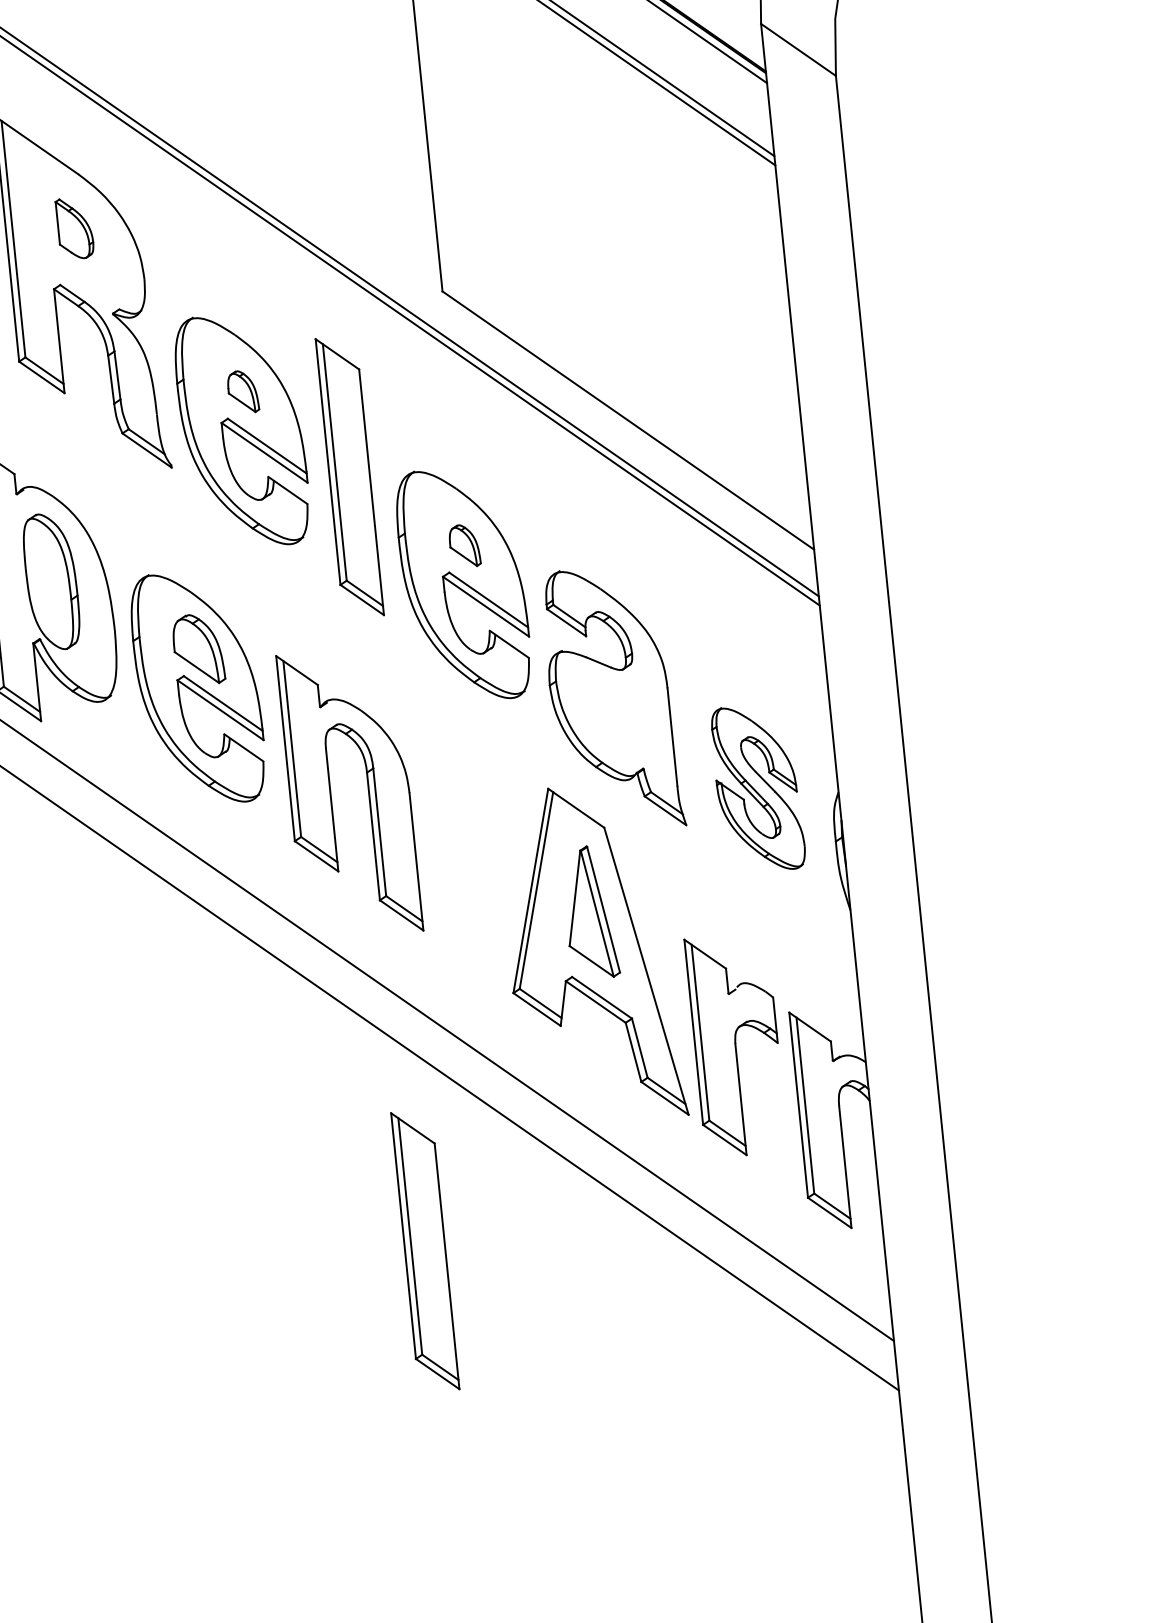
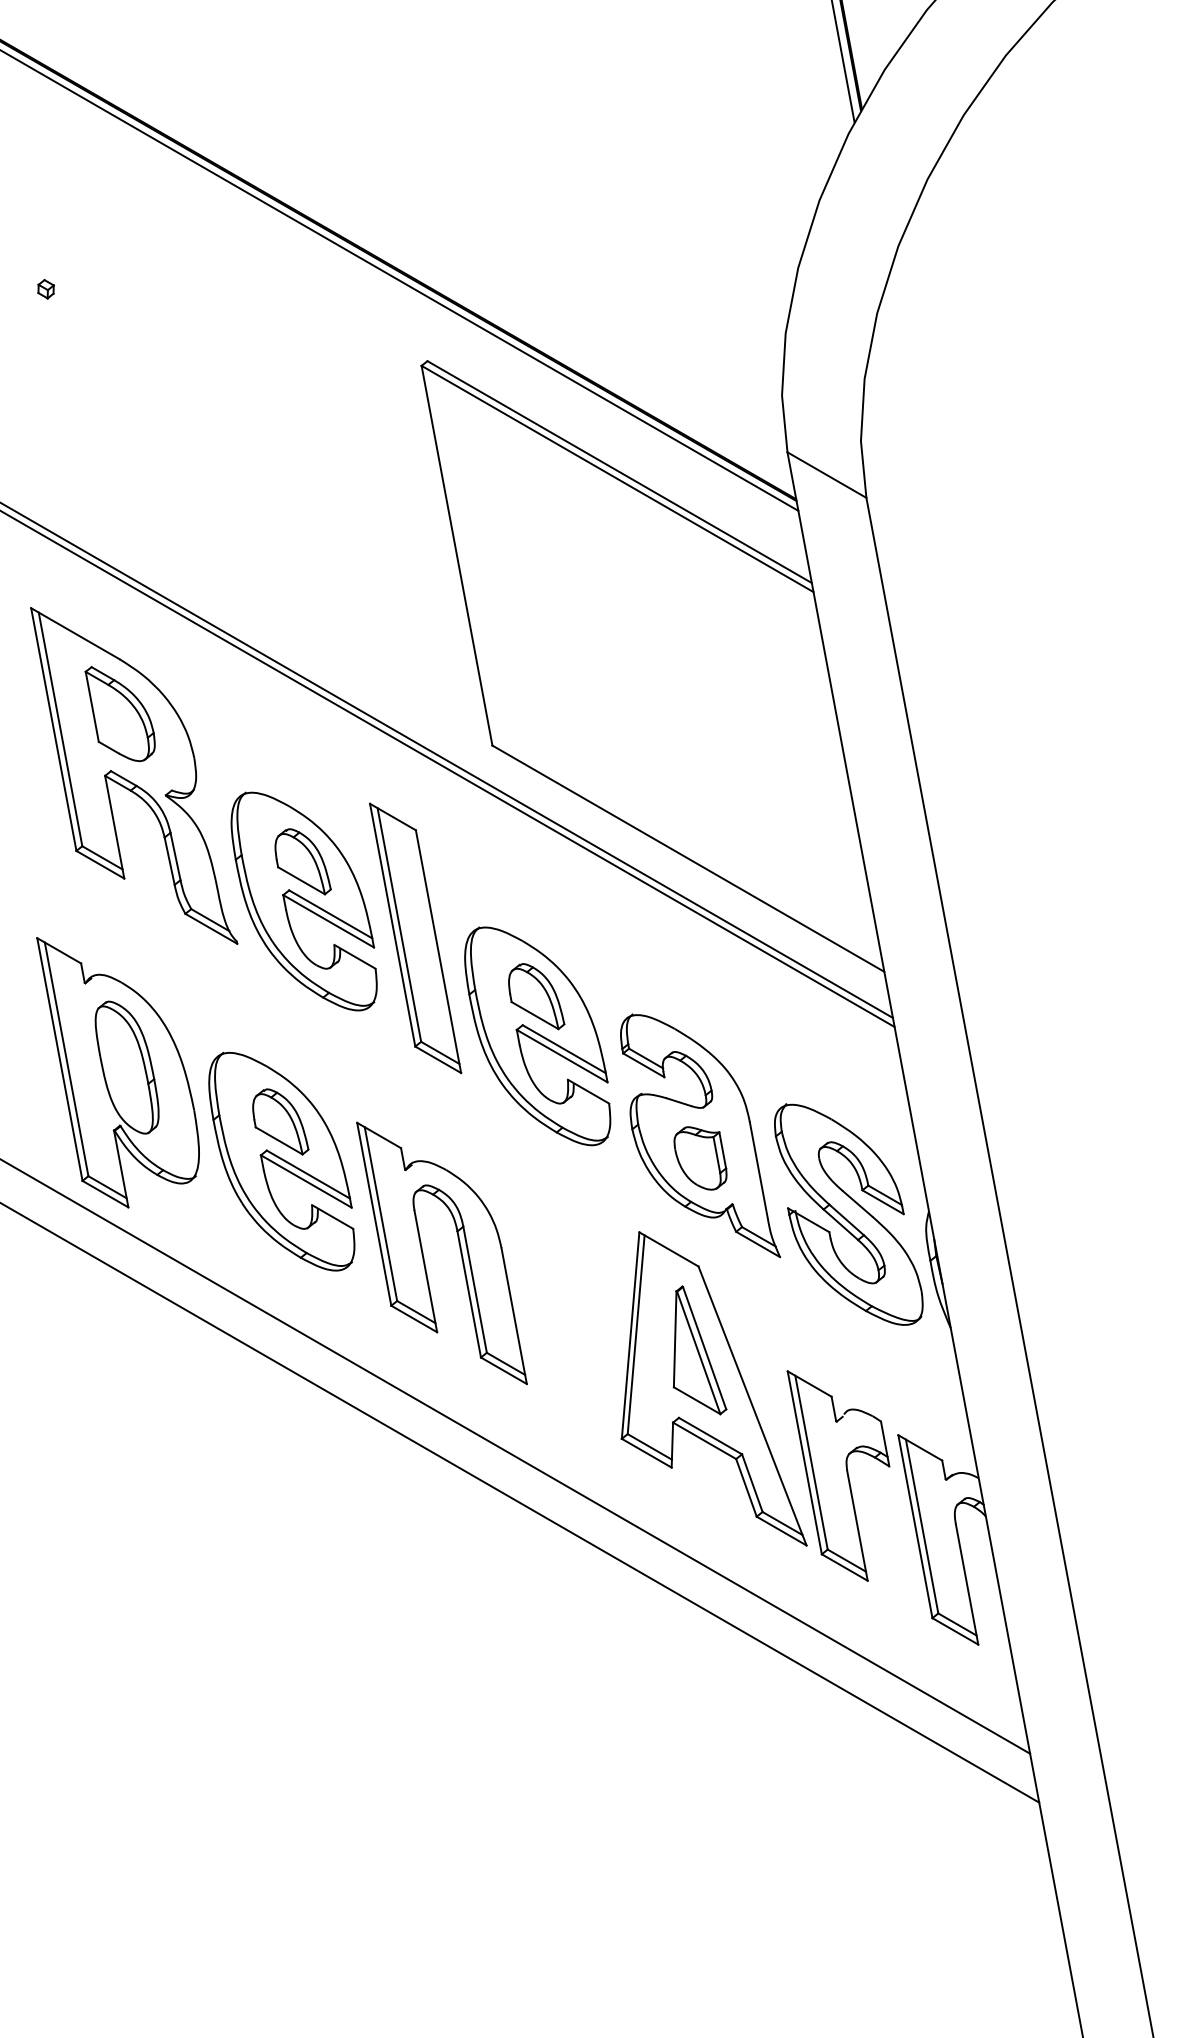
part: (73, 229) -> (119, 714), size x1.67
part: (243, 391) -> (302, 861), size x1.67
part: (465, 545) -> (536, 996), size x1.67
part: (615, 720) -> (700, 1158), added
part: (758, 788) -> (848, 1214), size x1.43
part: (425, 1251) -> (555, 1703), removed

